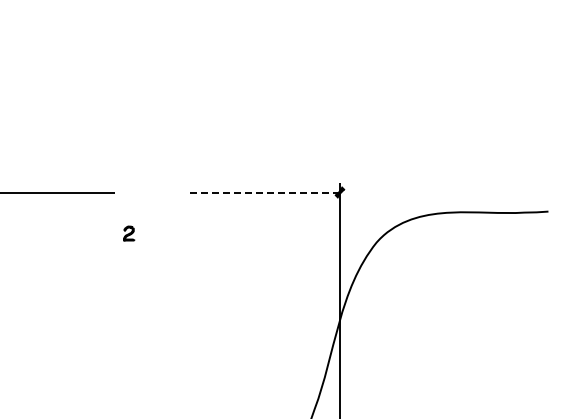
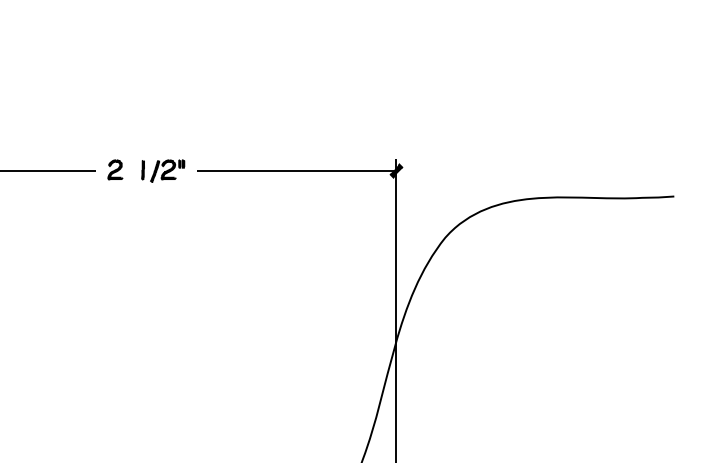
part: (164, 192) -> (162, 171), added
line: (265, 192) -> (297, 171), dashed -> solid
part: (129, 233) -> (115, 169), moved

